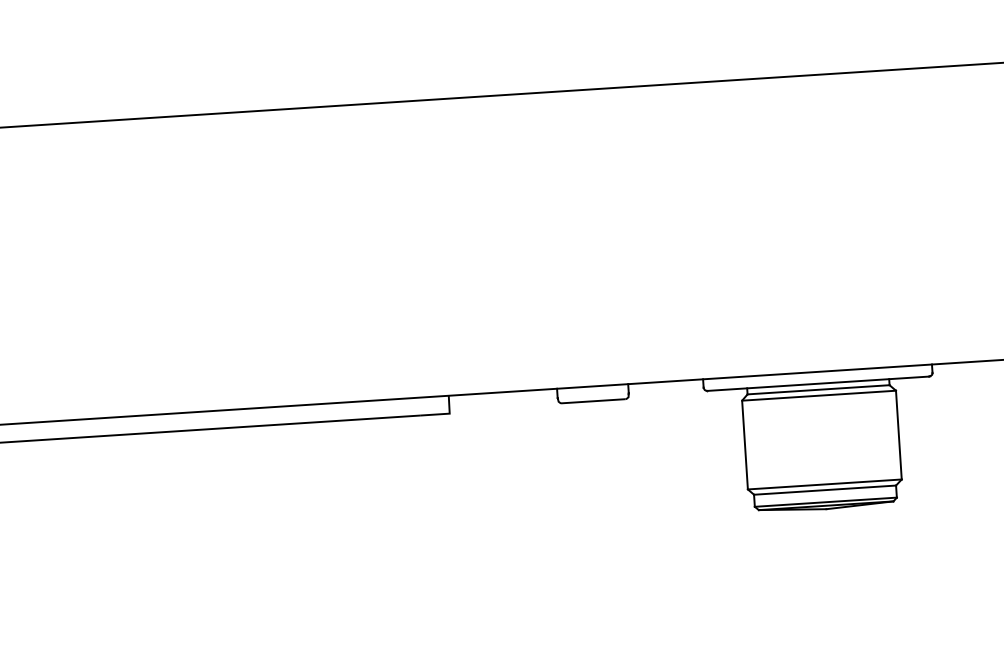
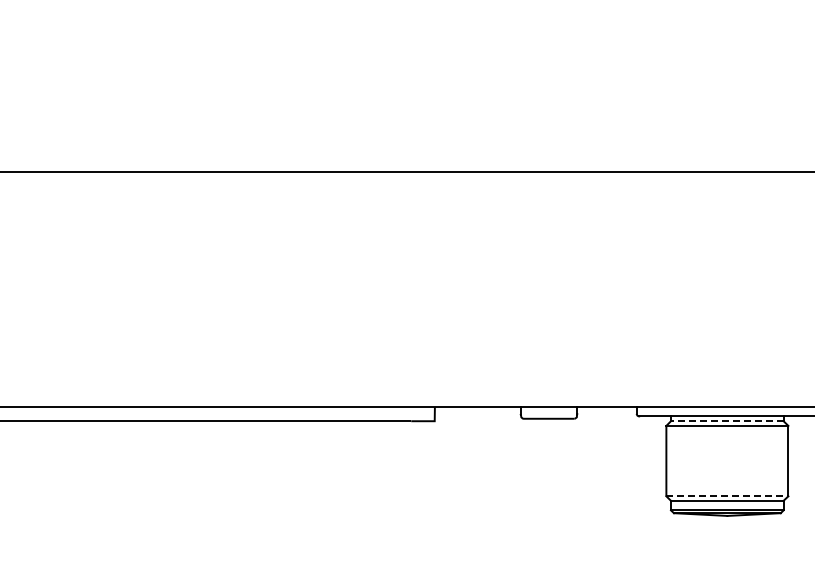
line: (817, 390) -> (726, 421), solid -> dashed
line: (824, 484) -> (727, 496), solid -> dashed

